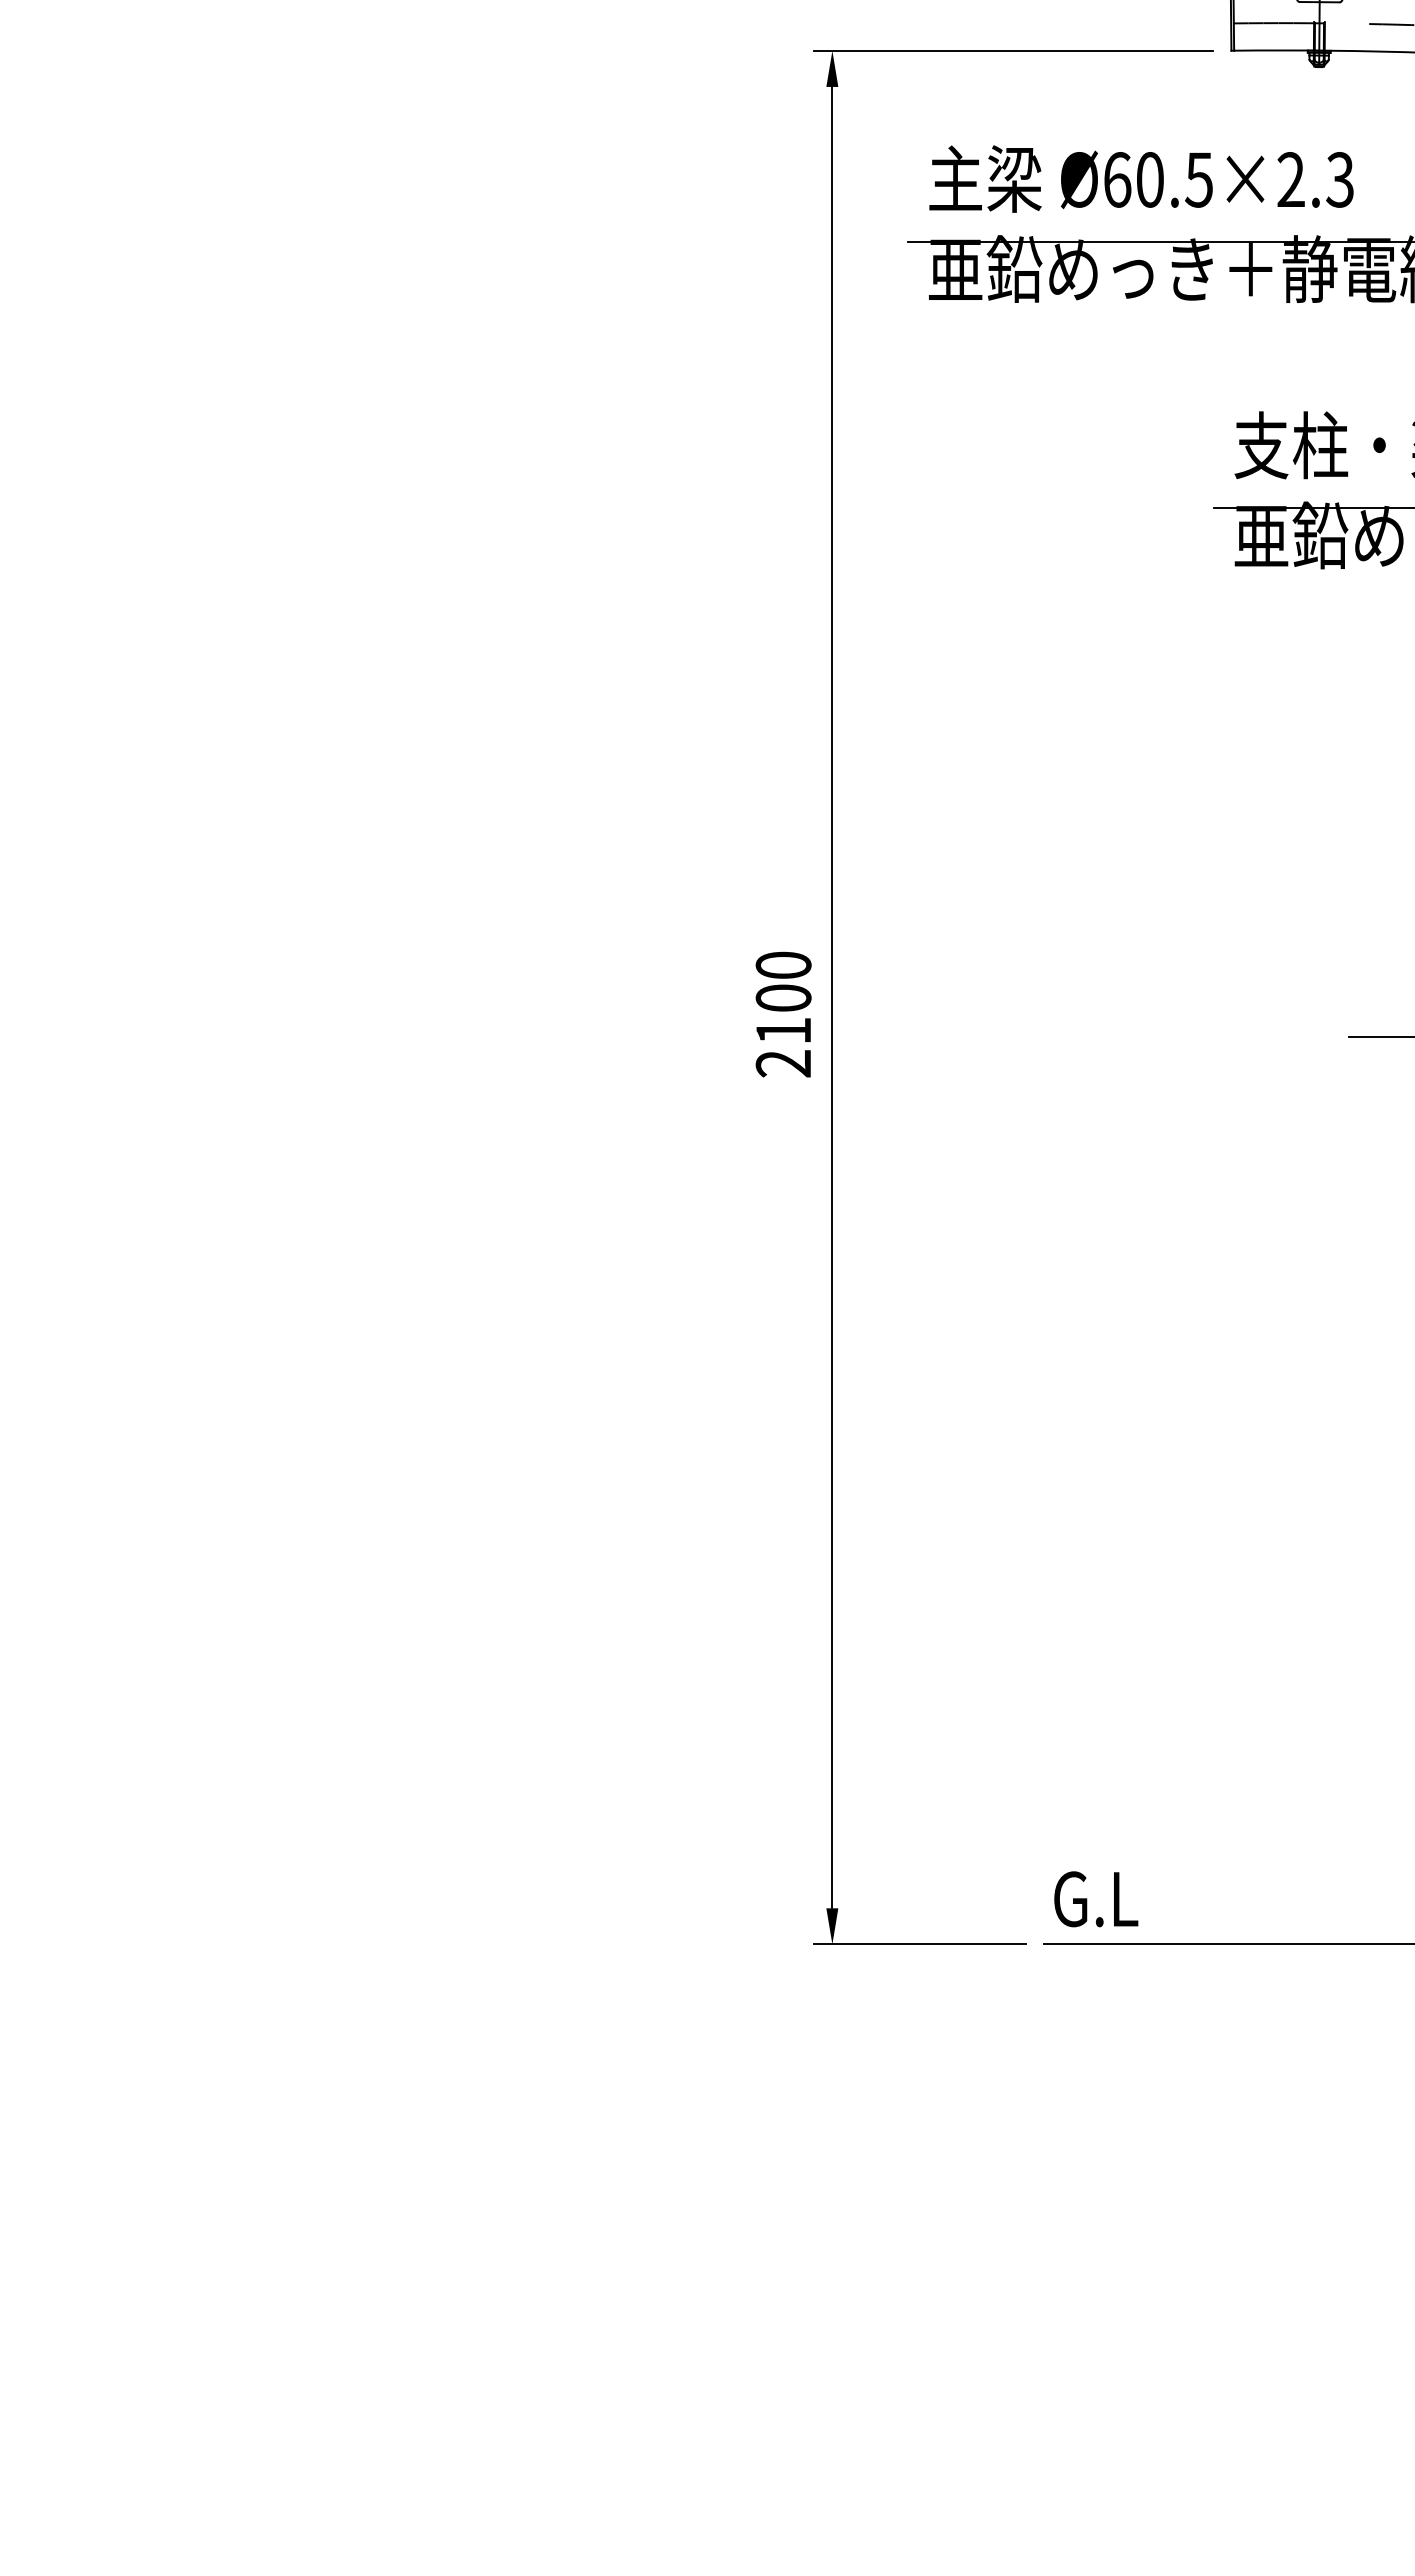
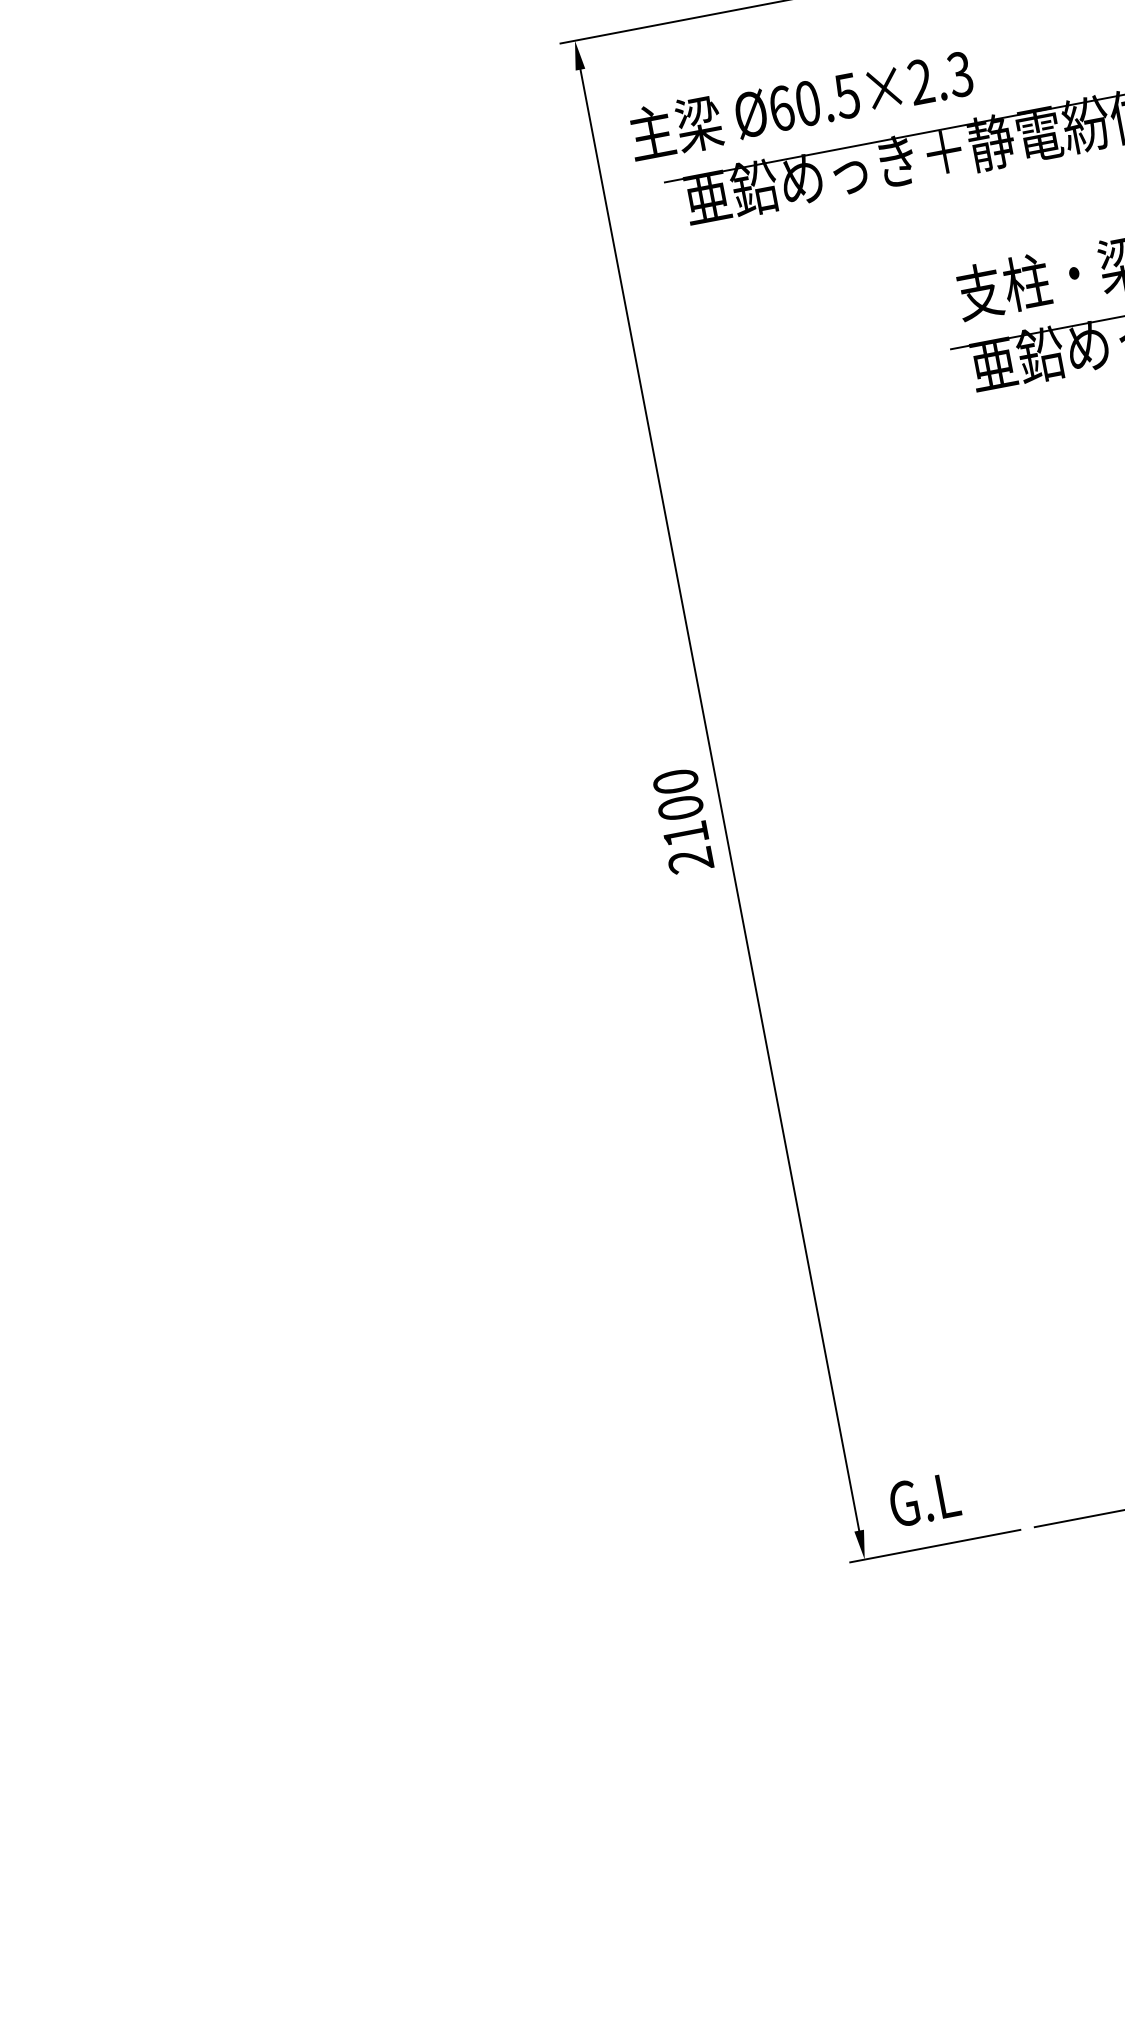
text: (1141, 178) -> (800, 103), moved
text: (1096, 1899) -> (924, 1499), moved

